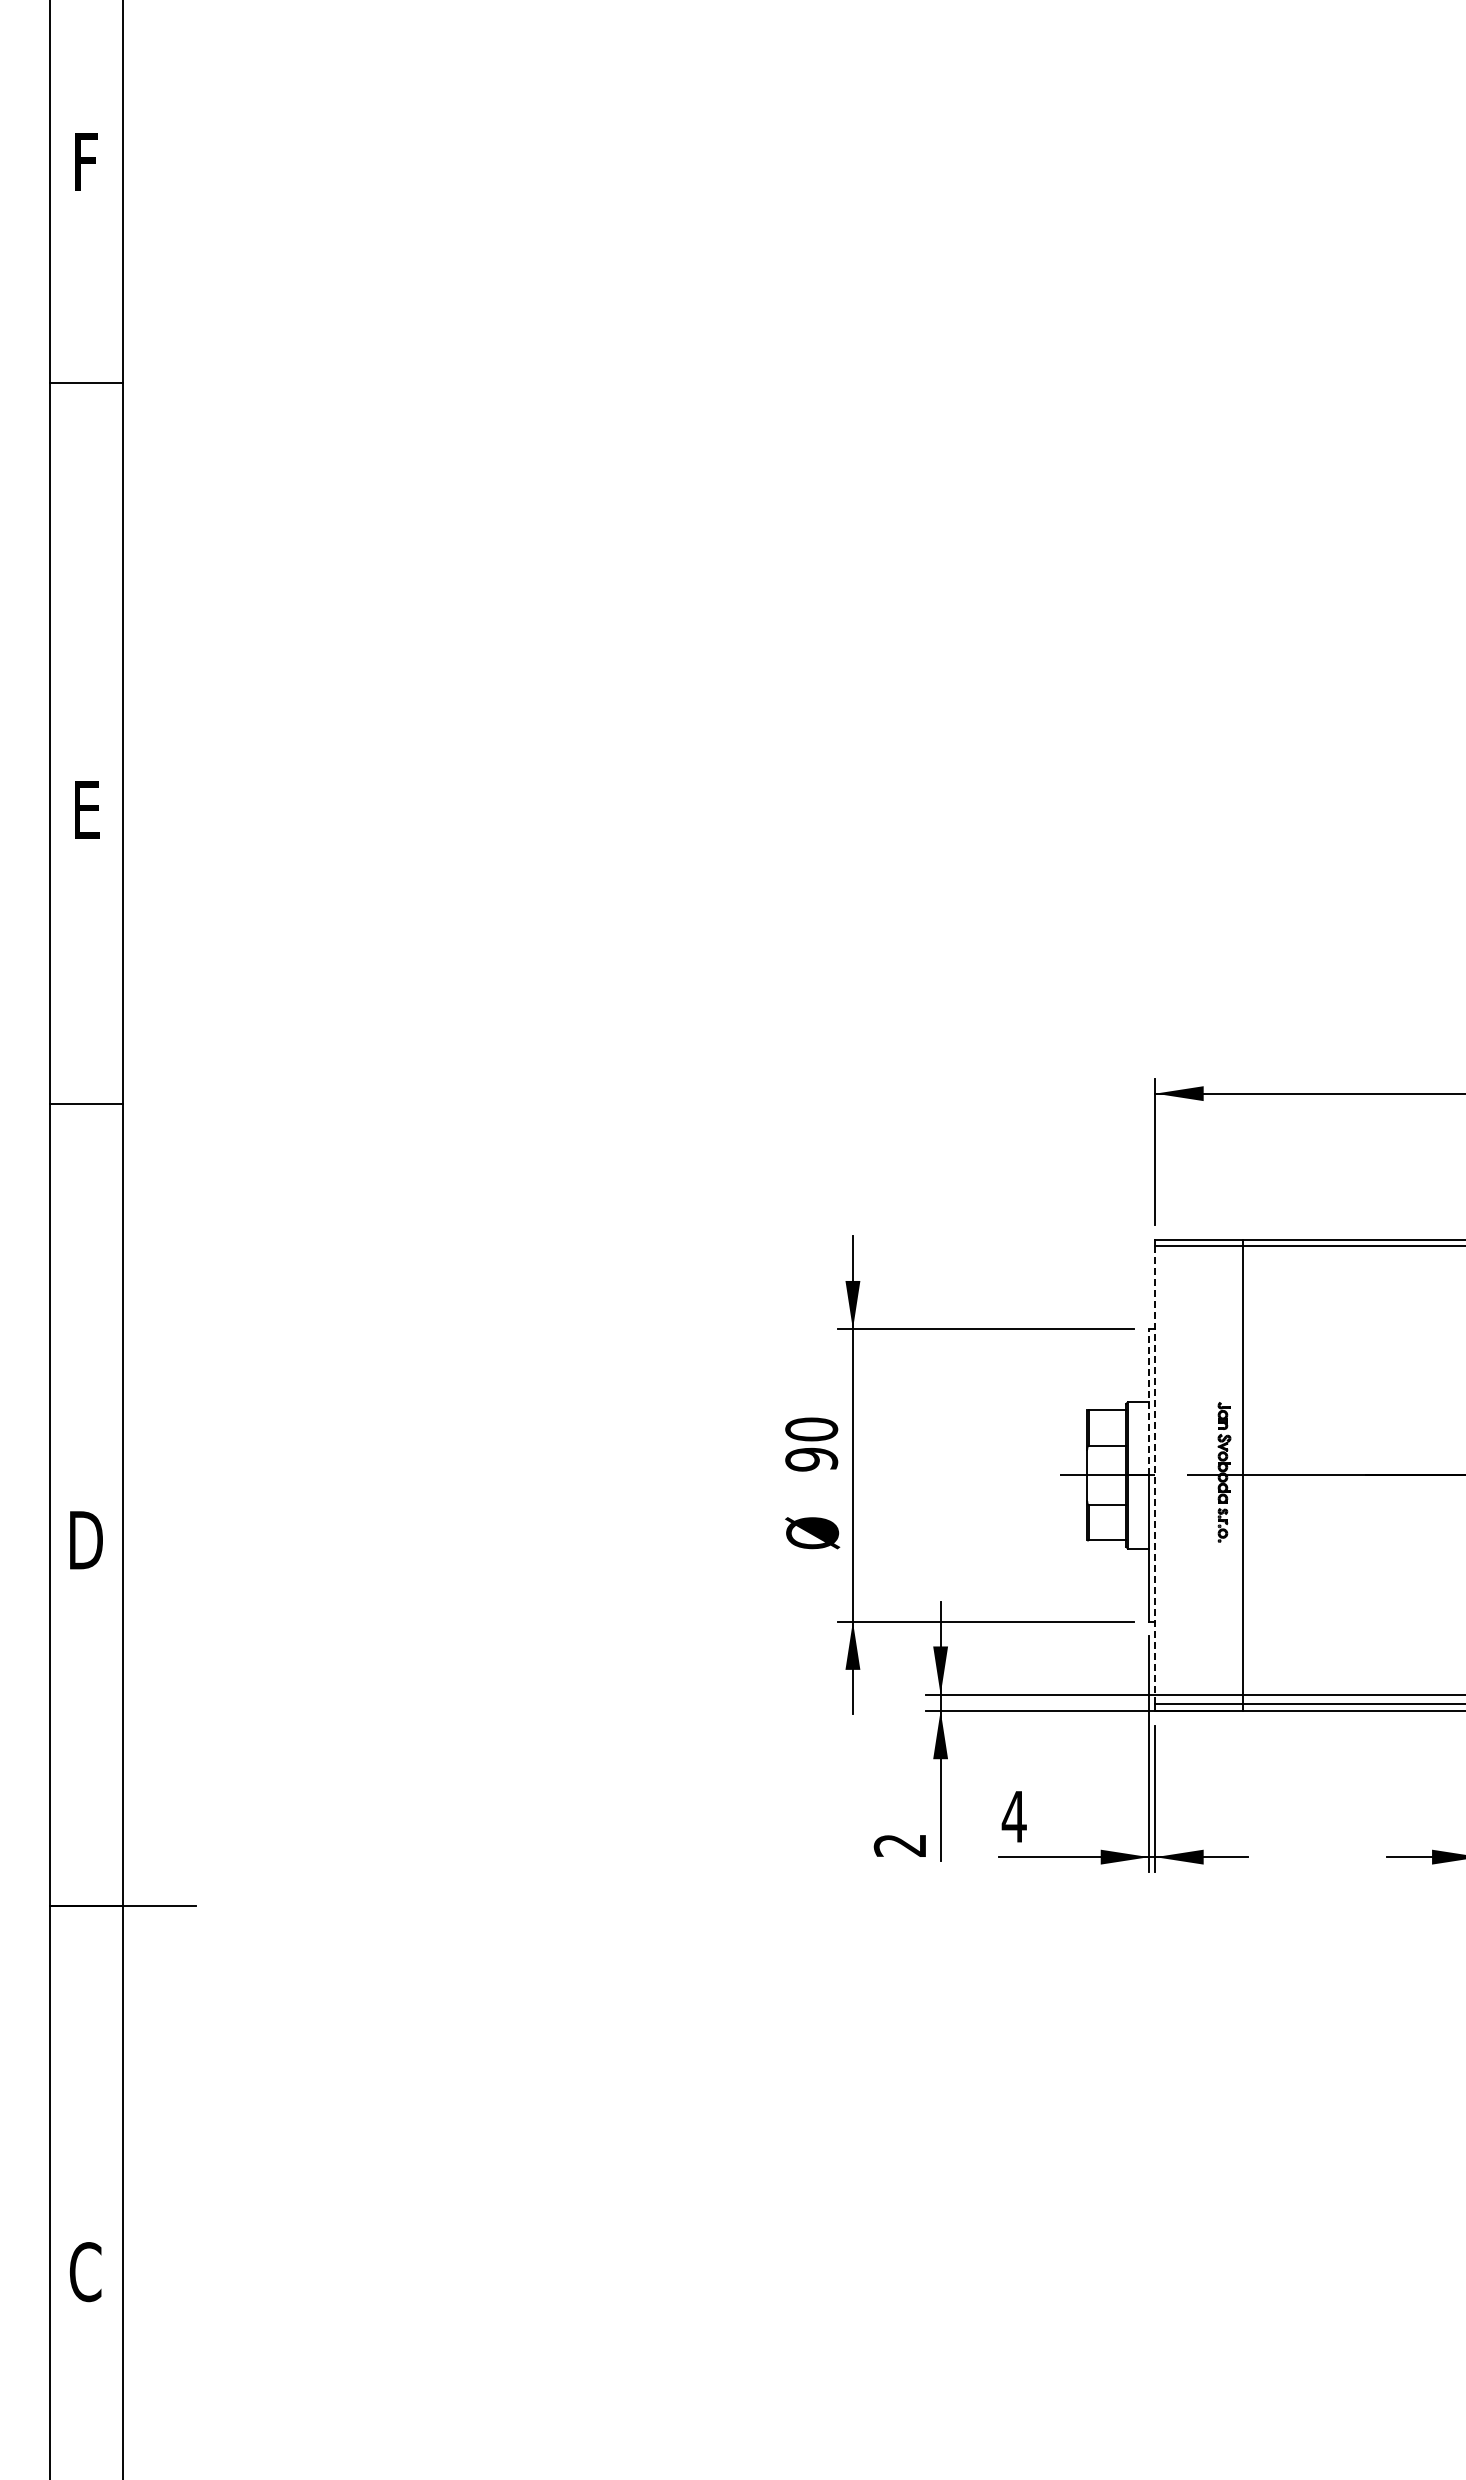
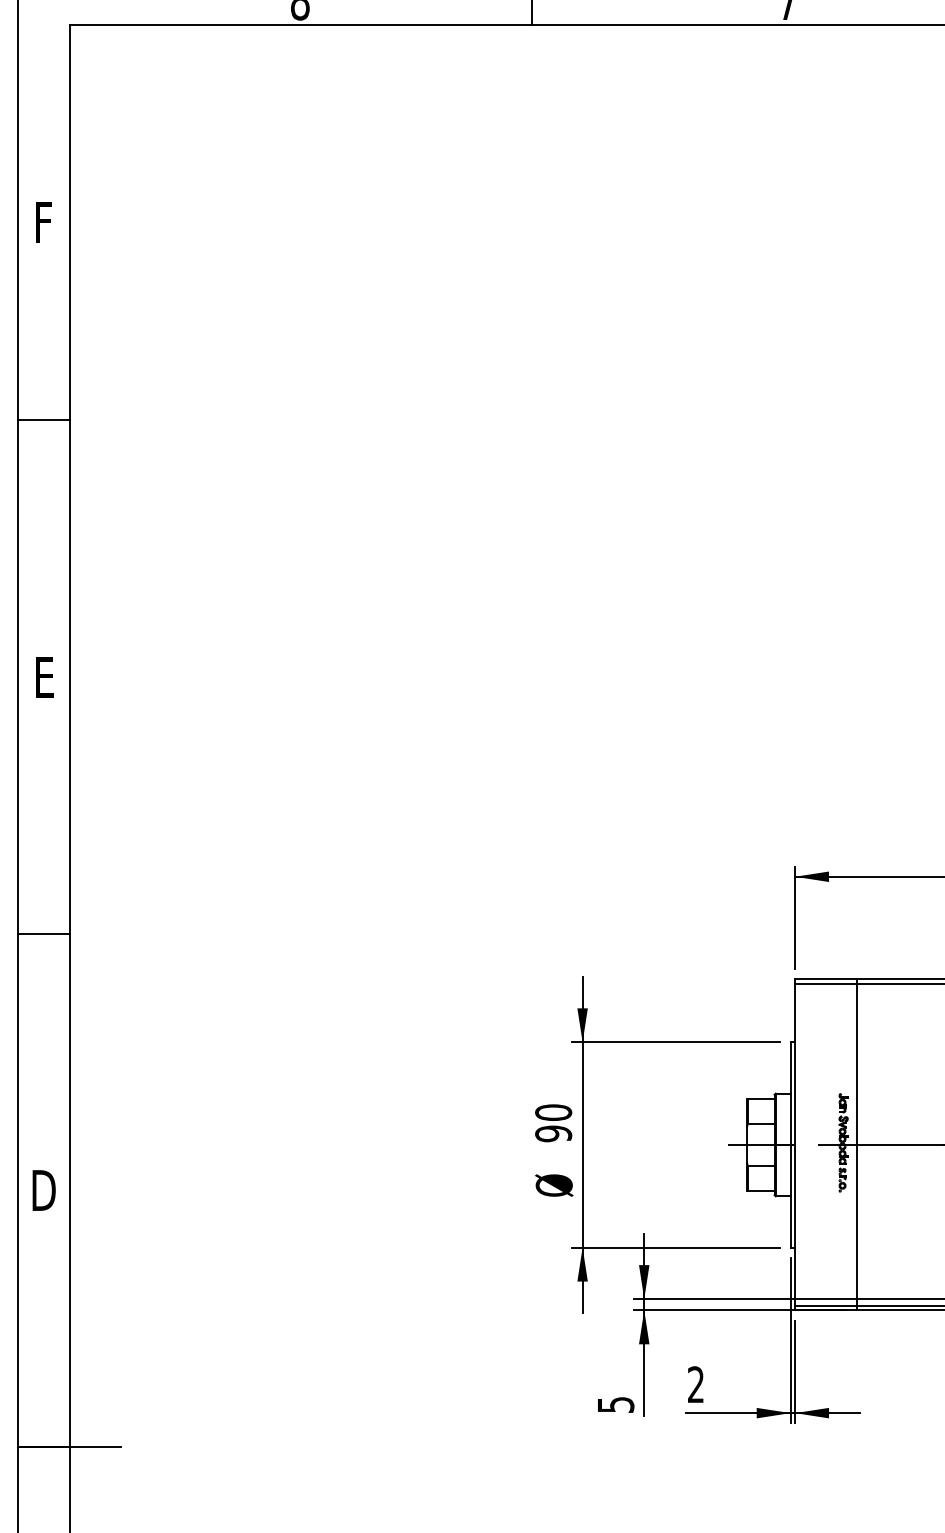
line: (85, 382) -> (43, 420), moved
line: (85, 1103) -> (43, 933), moved
line: (1148, 1401) -> (790, 1093), dashed -> solid
line: (1155, 1474) -> (795, 1144), dashed -> solid
text: (1013, 1816) -> (695, 1384), 4 -> 2
text: (899, 1845) -> (615, 1404), 2 -> 5

